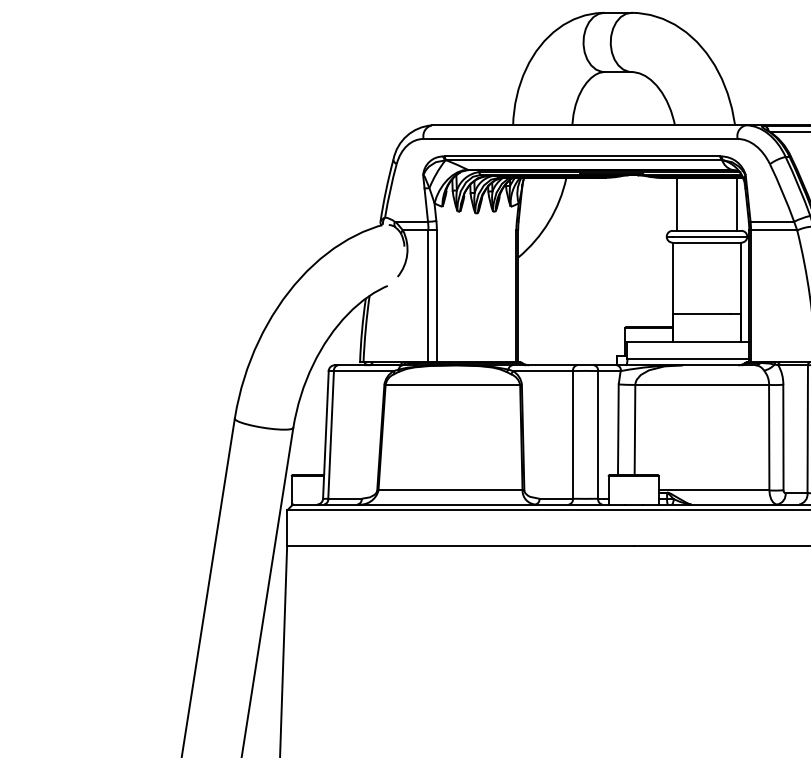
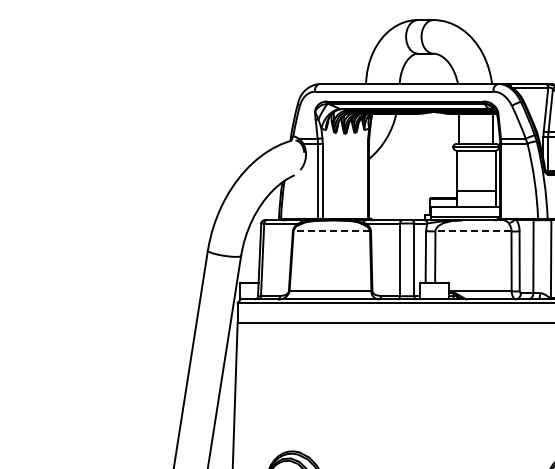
line: (452, 384) -> (331, 231), solid -> dashed
line: (702, 384) -> (473, 231), solid -> dashed

